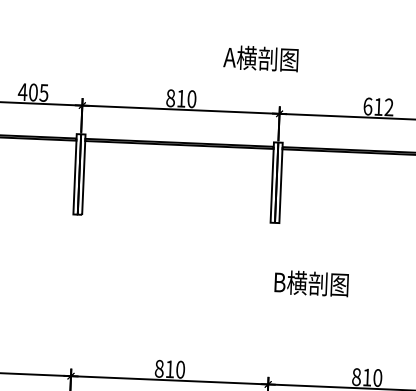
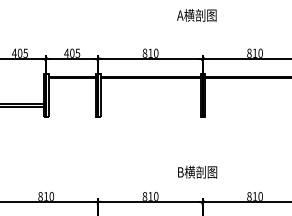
text: (260, 58) -> (196, 15), moved
text: (377, 105) -> (254, 52), 612 -> 810
text: (311, 282) -> (197, 171), moved

